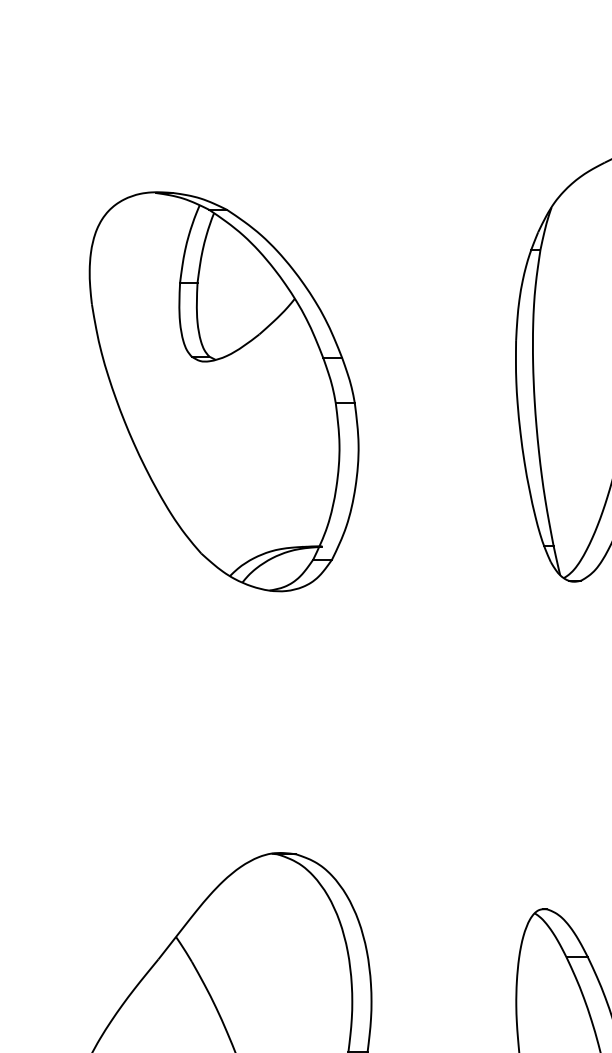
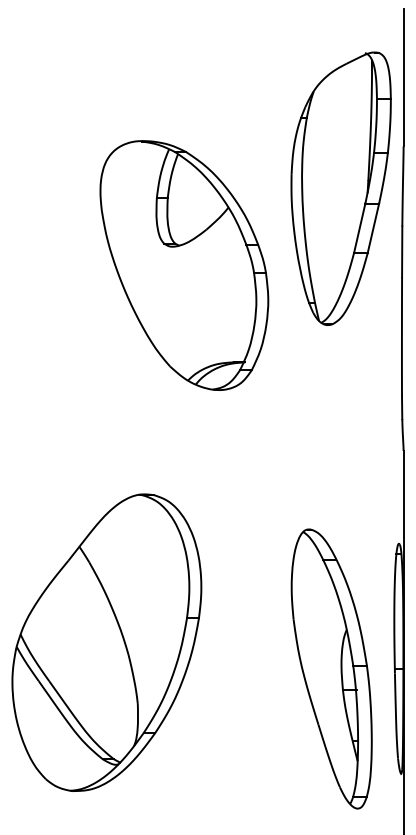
part: (224, 391) -> (184, 265), moved

